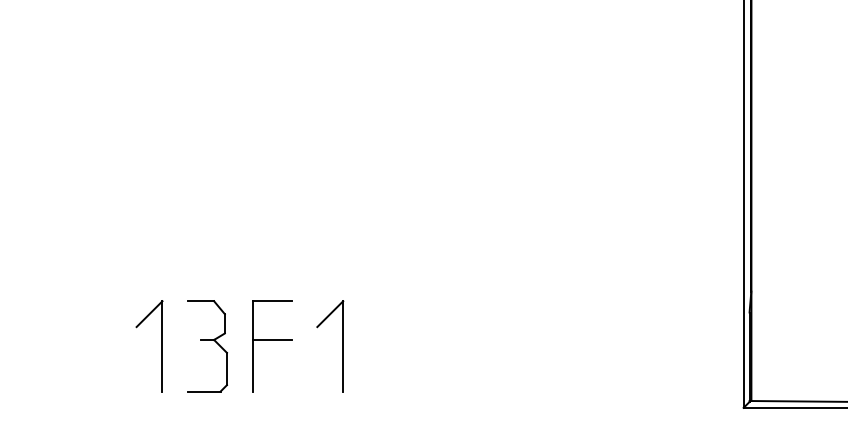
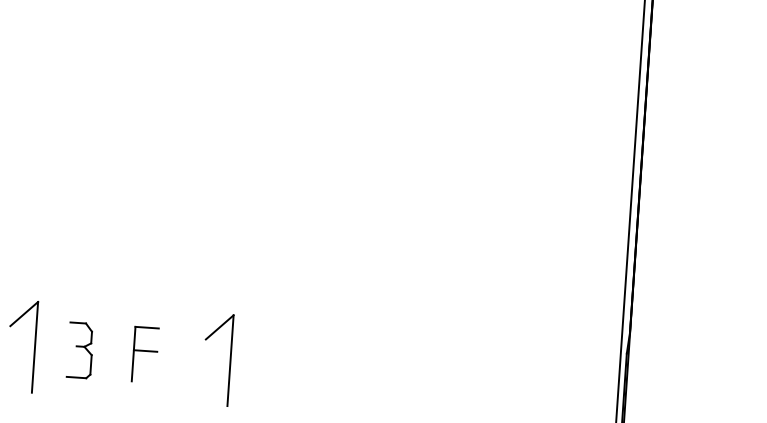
part: (207, 346) -> (80, 350), size x0.6
part: (272, 346) -> (145, 354), size x0.6
part: (342, 346) -> (229, 360), moved

